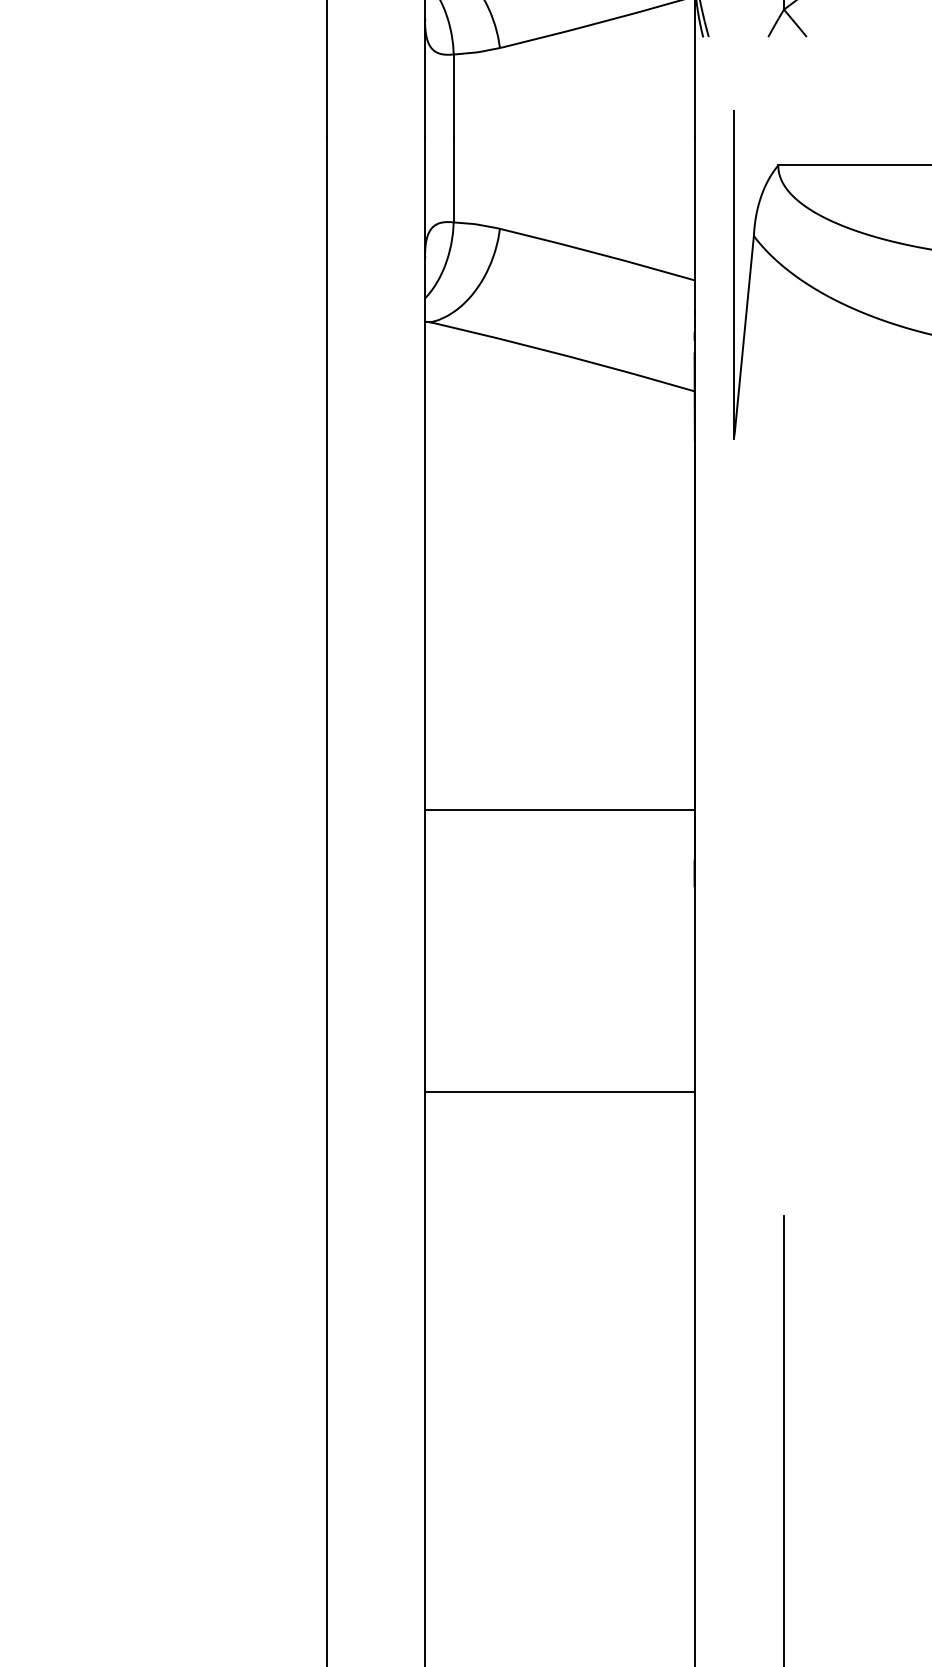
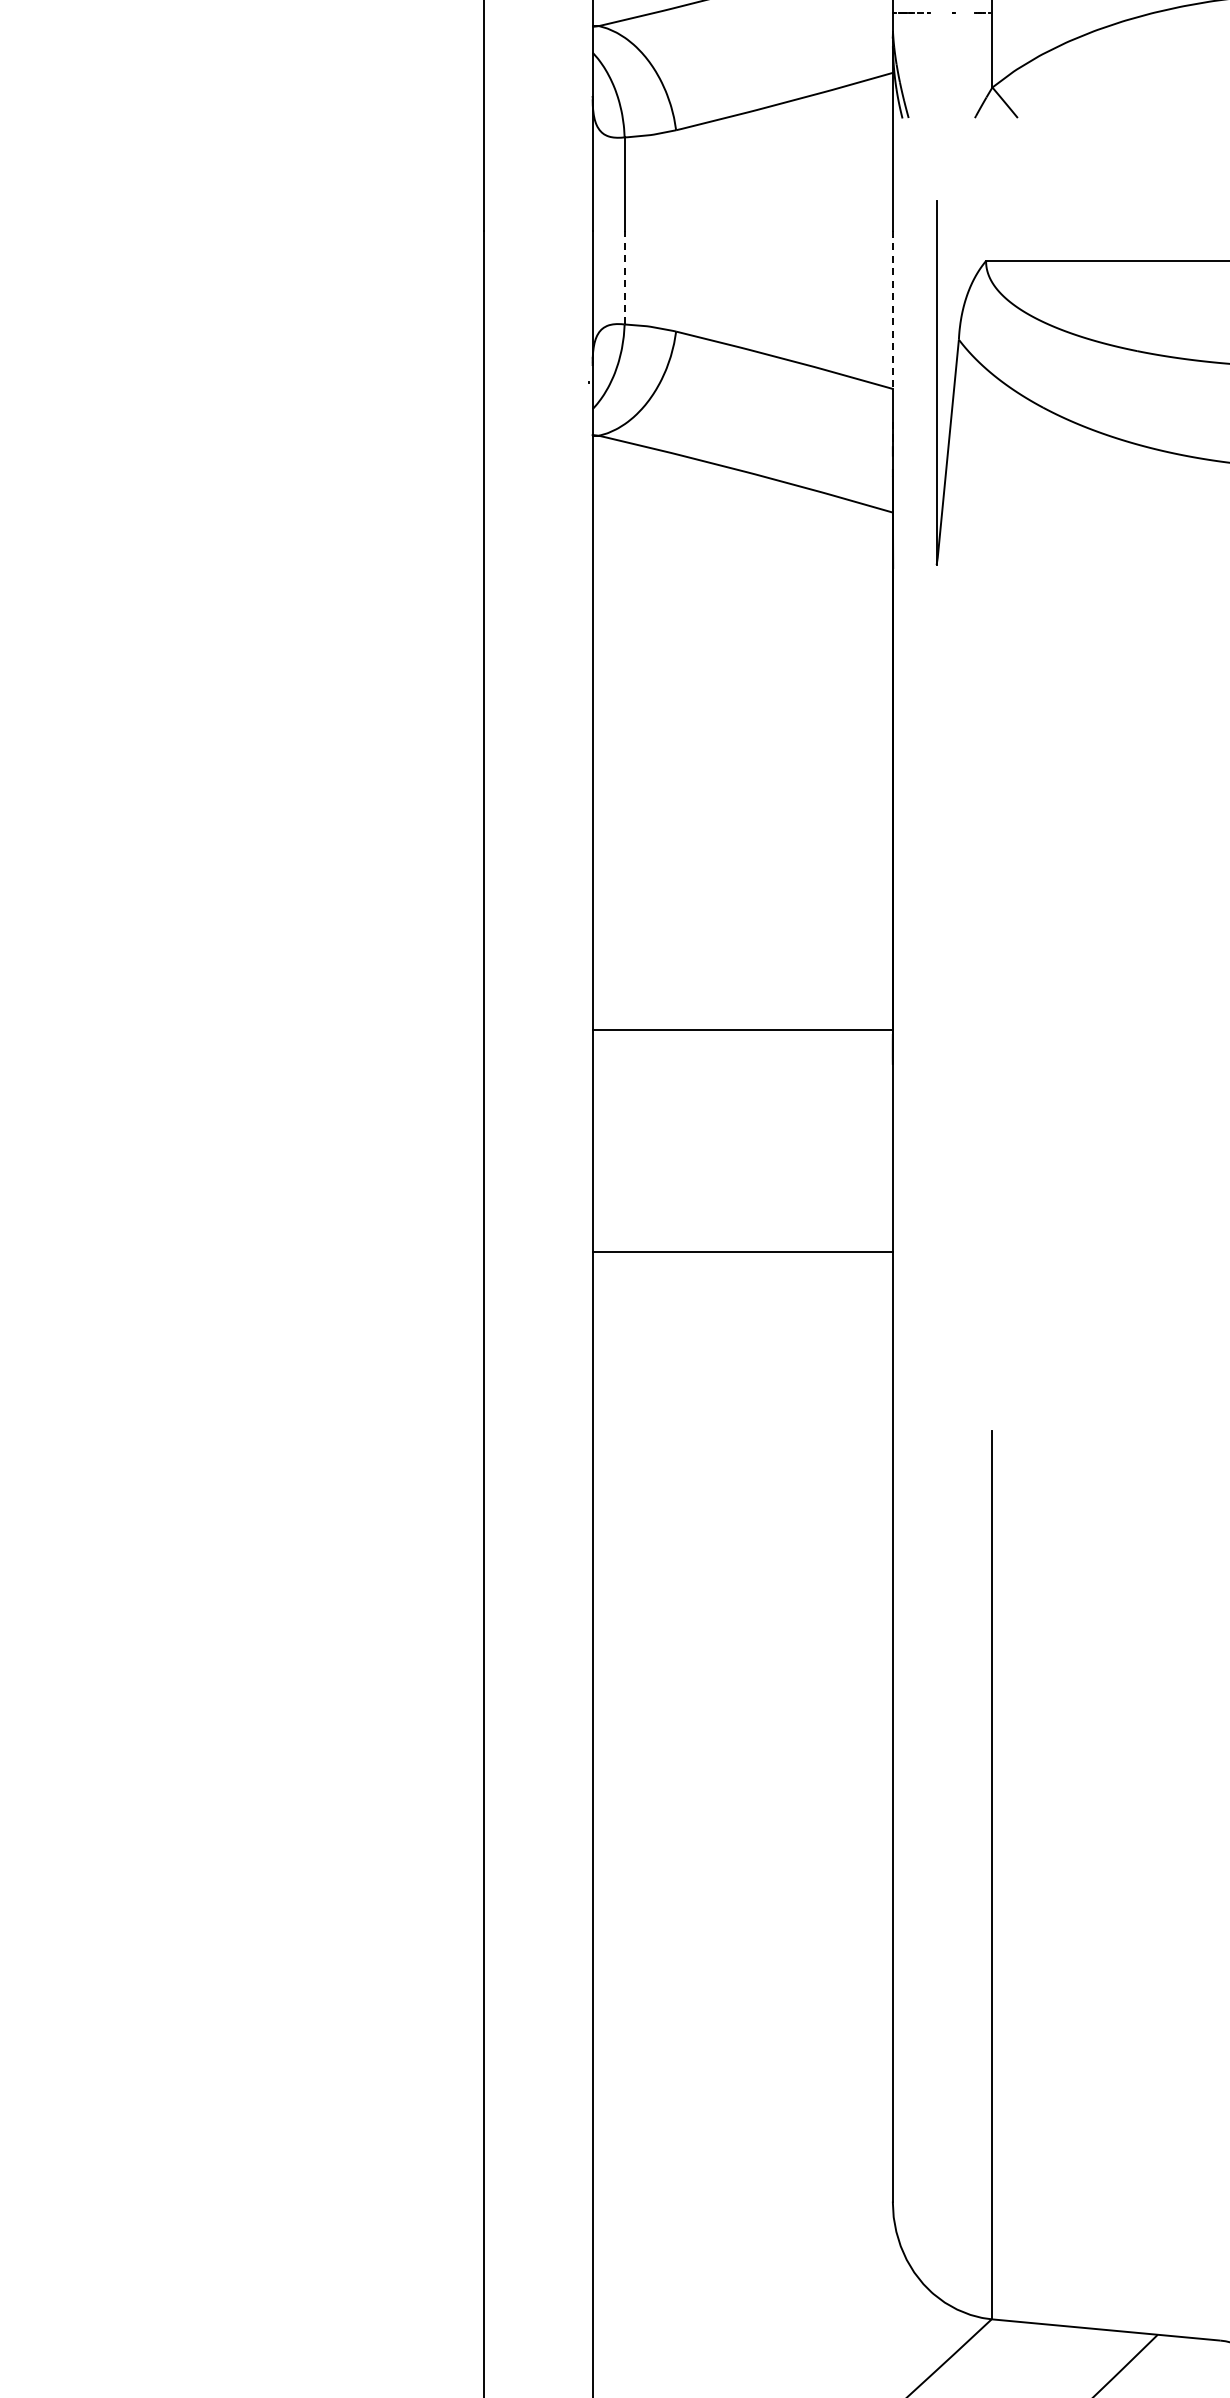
line: (453, 180) -> (624, 277), solid -> dashed
line: (694, 209) -> (892, 310), solid -> dashed
line: (559, 810) -> (742, 1030), moved
line: (559, 1091) -> (742, 1252), moved

